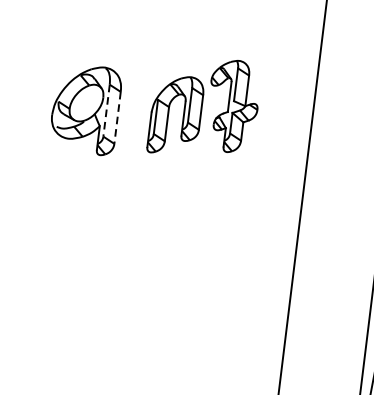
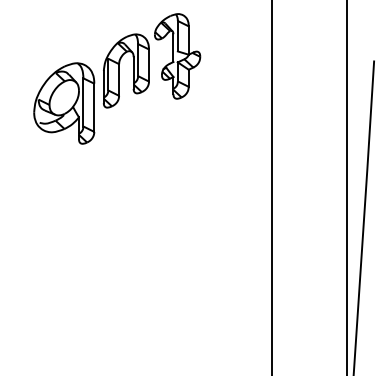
part: (205, 107) -> (152, 60), moved
line: (106, 110) -> (83, 102), dashed -> solid
line: (117, 118) -> (94, 108), dashed -> solid

